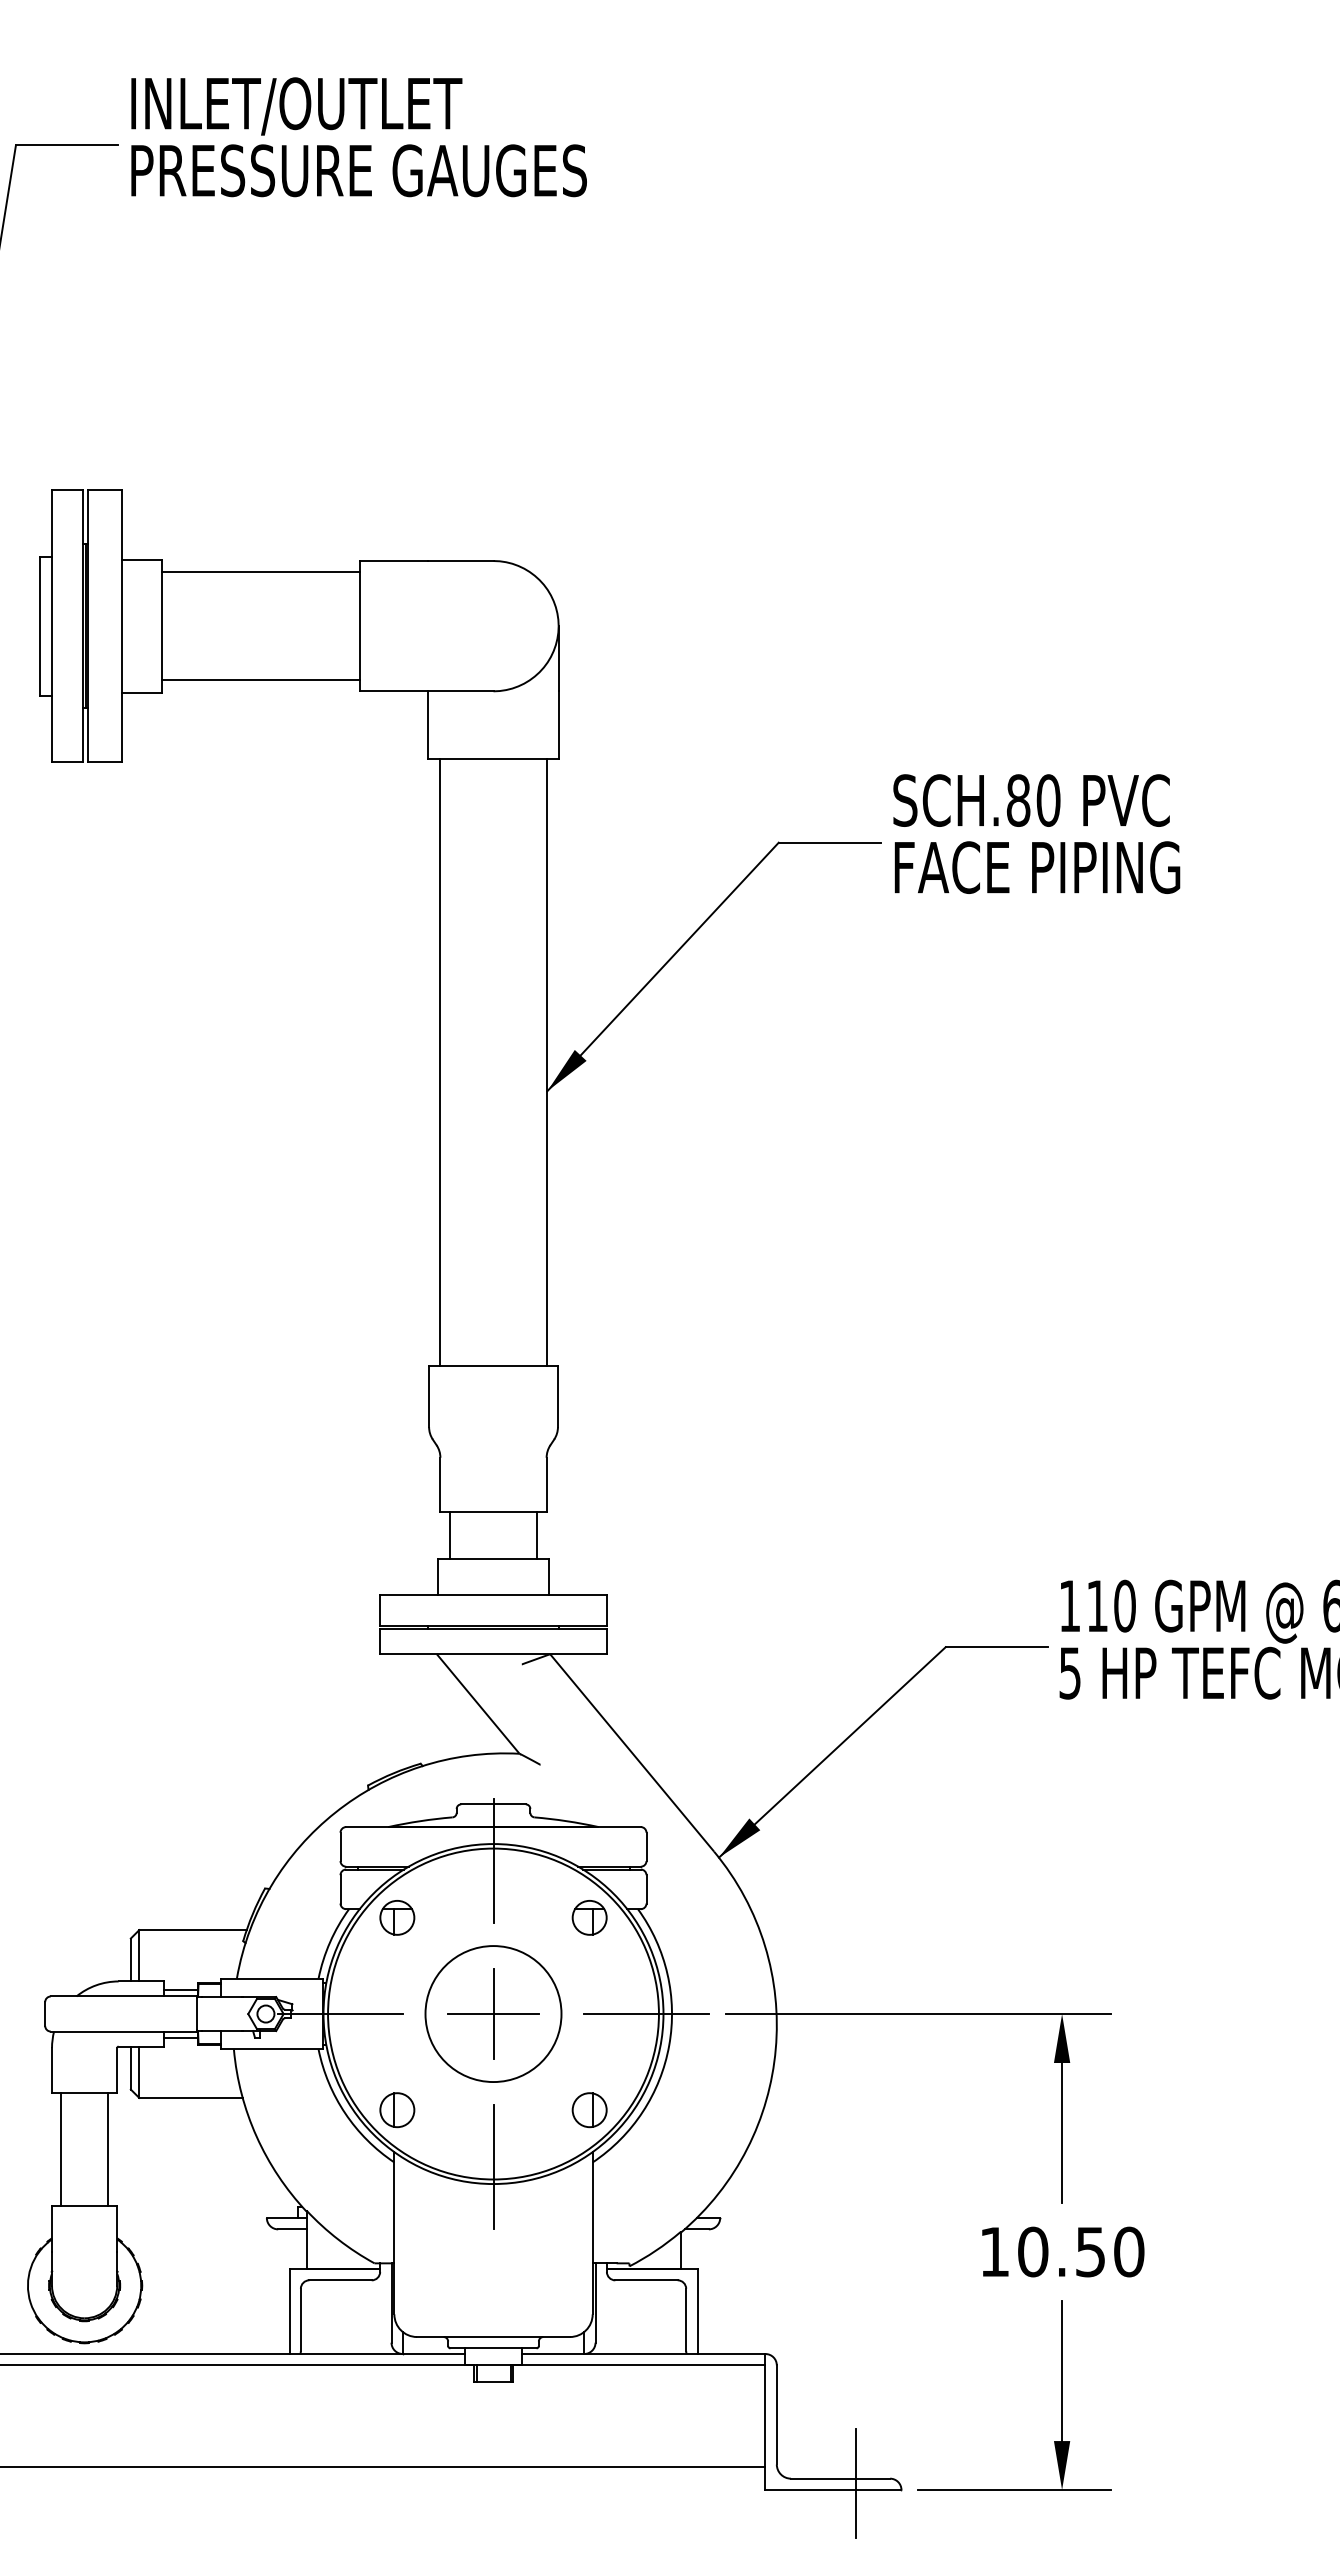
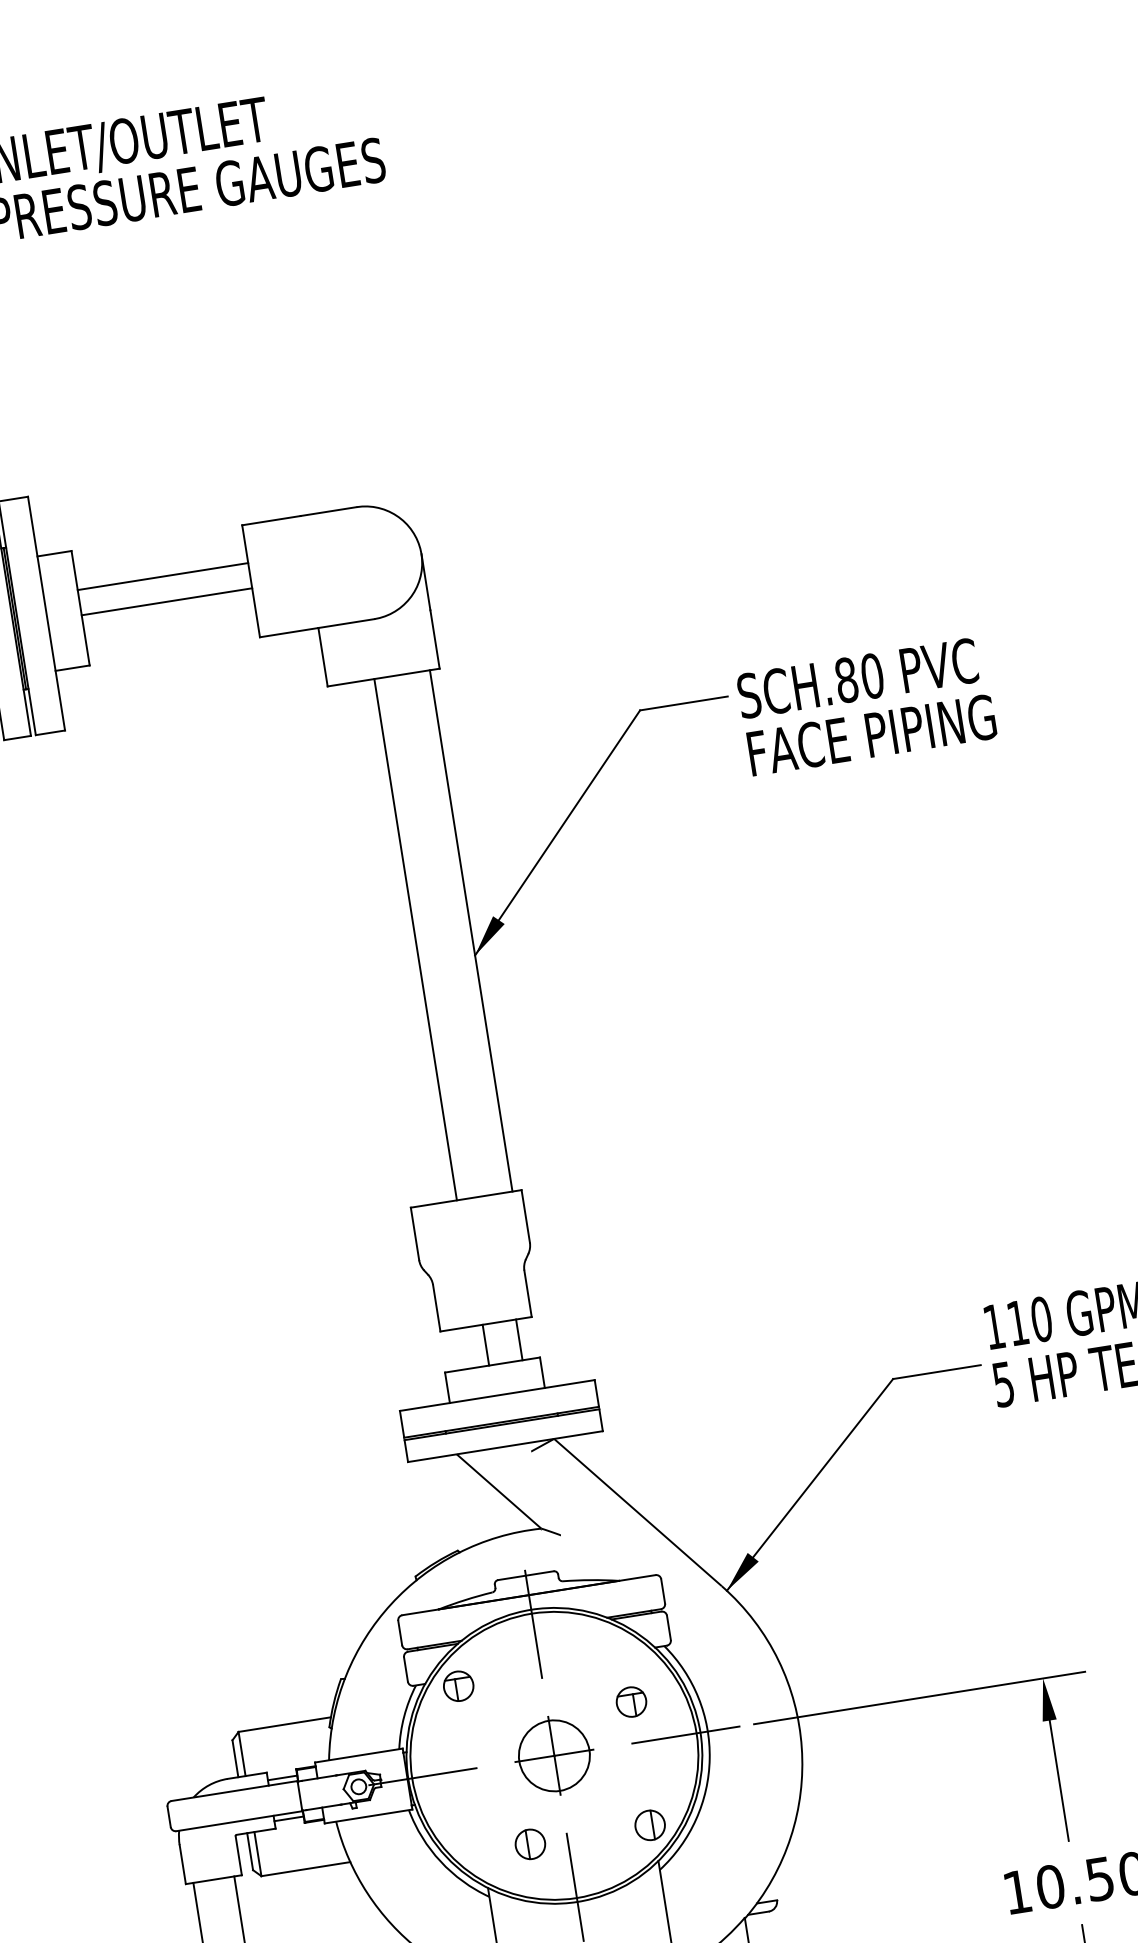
line: (261, 572) -> (167, 601), moved
line: (261, 680) -> (163, 576), moved
text: (1036, 833) -> (866, 706), moved
line: (439, 1062) -> (415, 939), moved
line: (450, 1535) -> (519, 1339), moved
line: (536, 1535) -> (485, 1345), moved
part: (589, 1917) -> (631, 1701), moved
circle: (493, 2014) -> (554, 1756), size x0.6
part: (397, 2110) -> (530, 1844), moved

